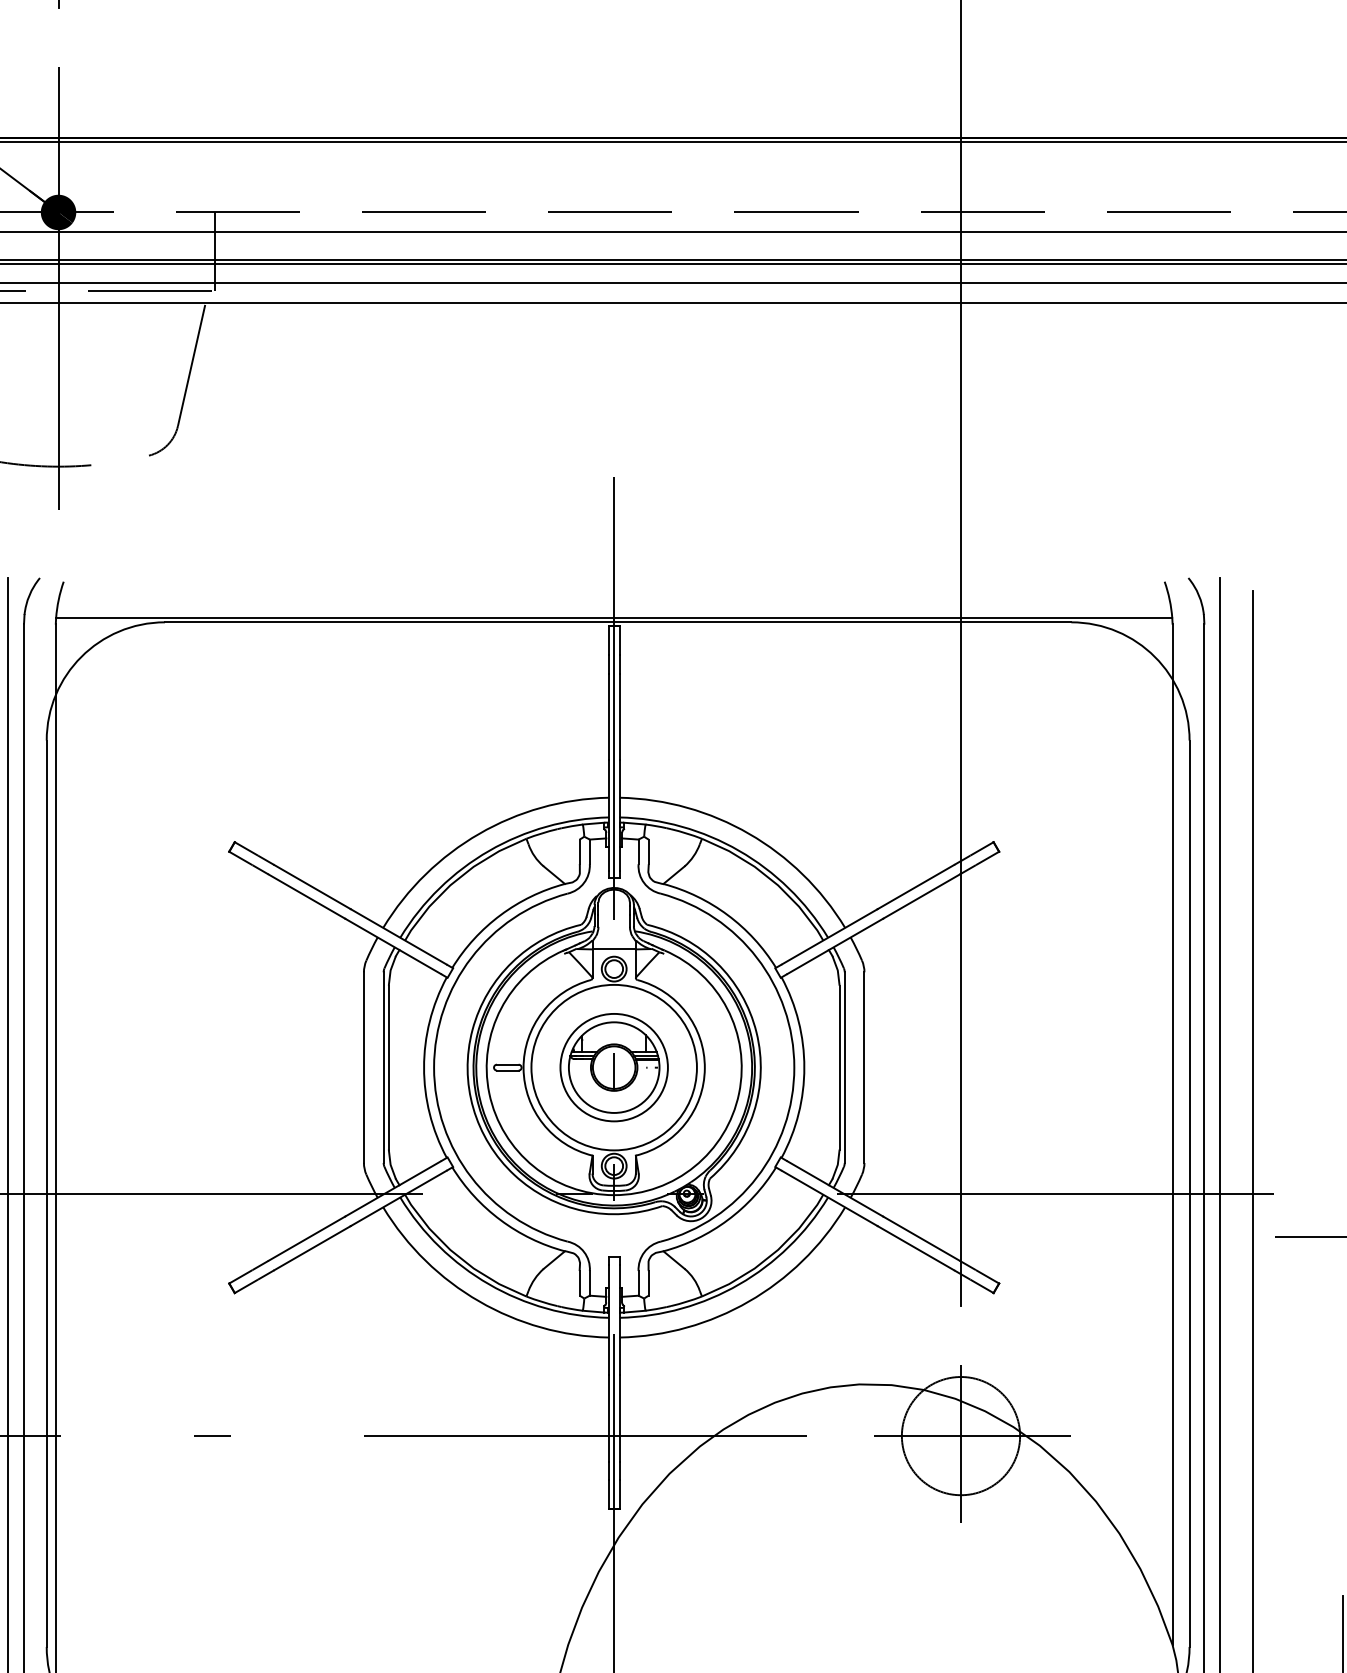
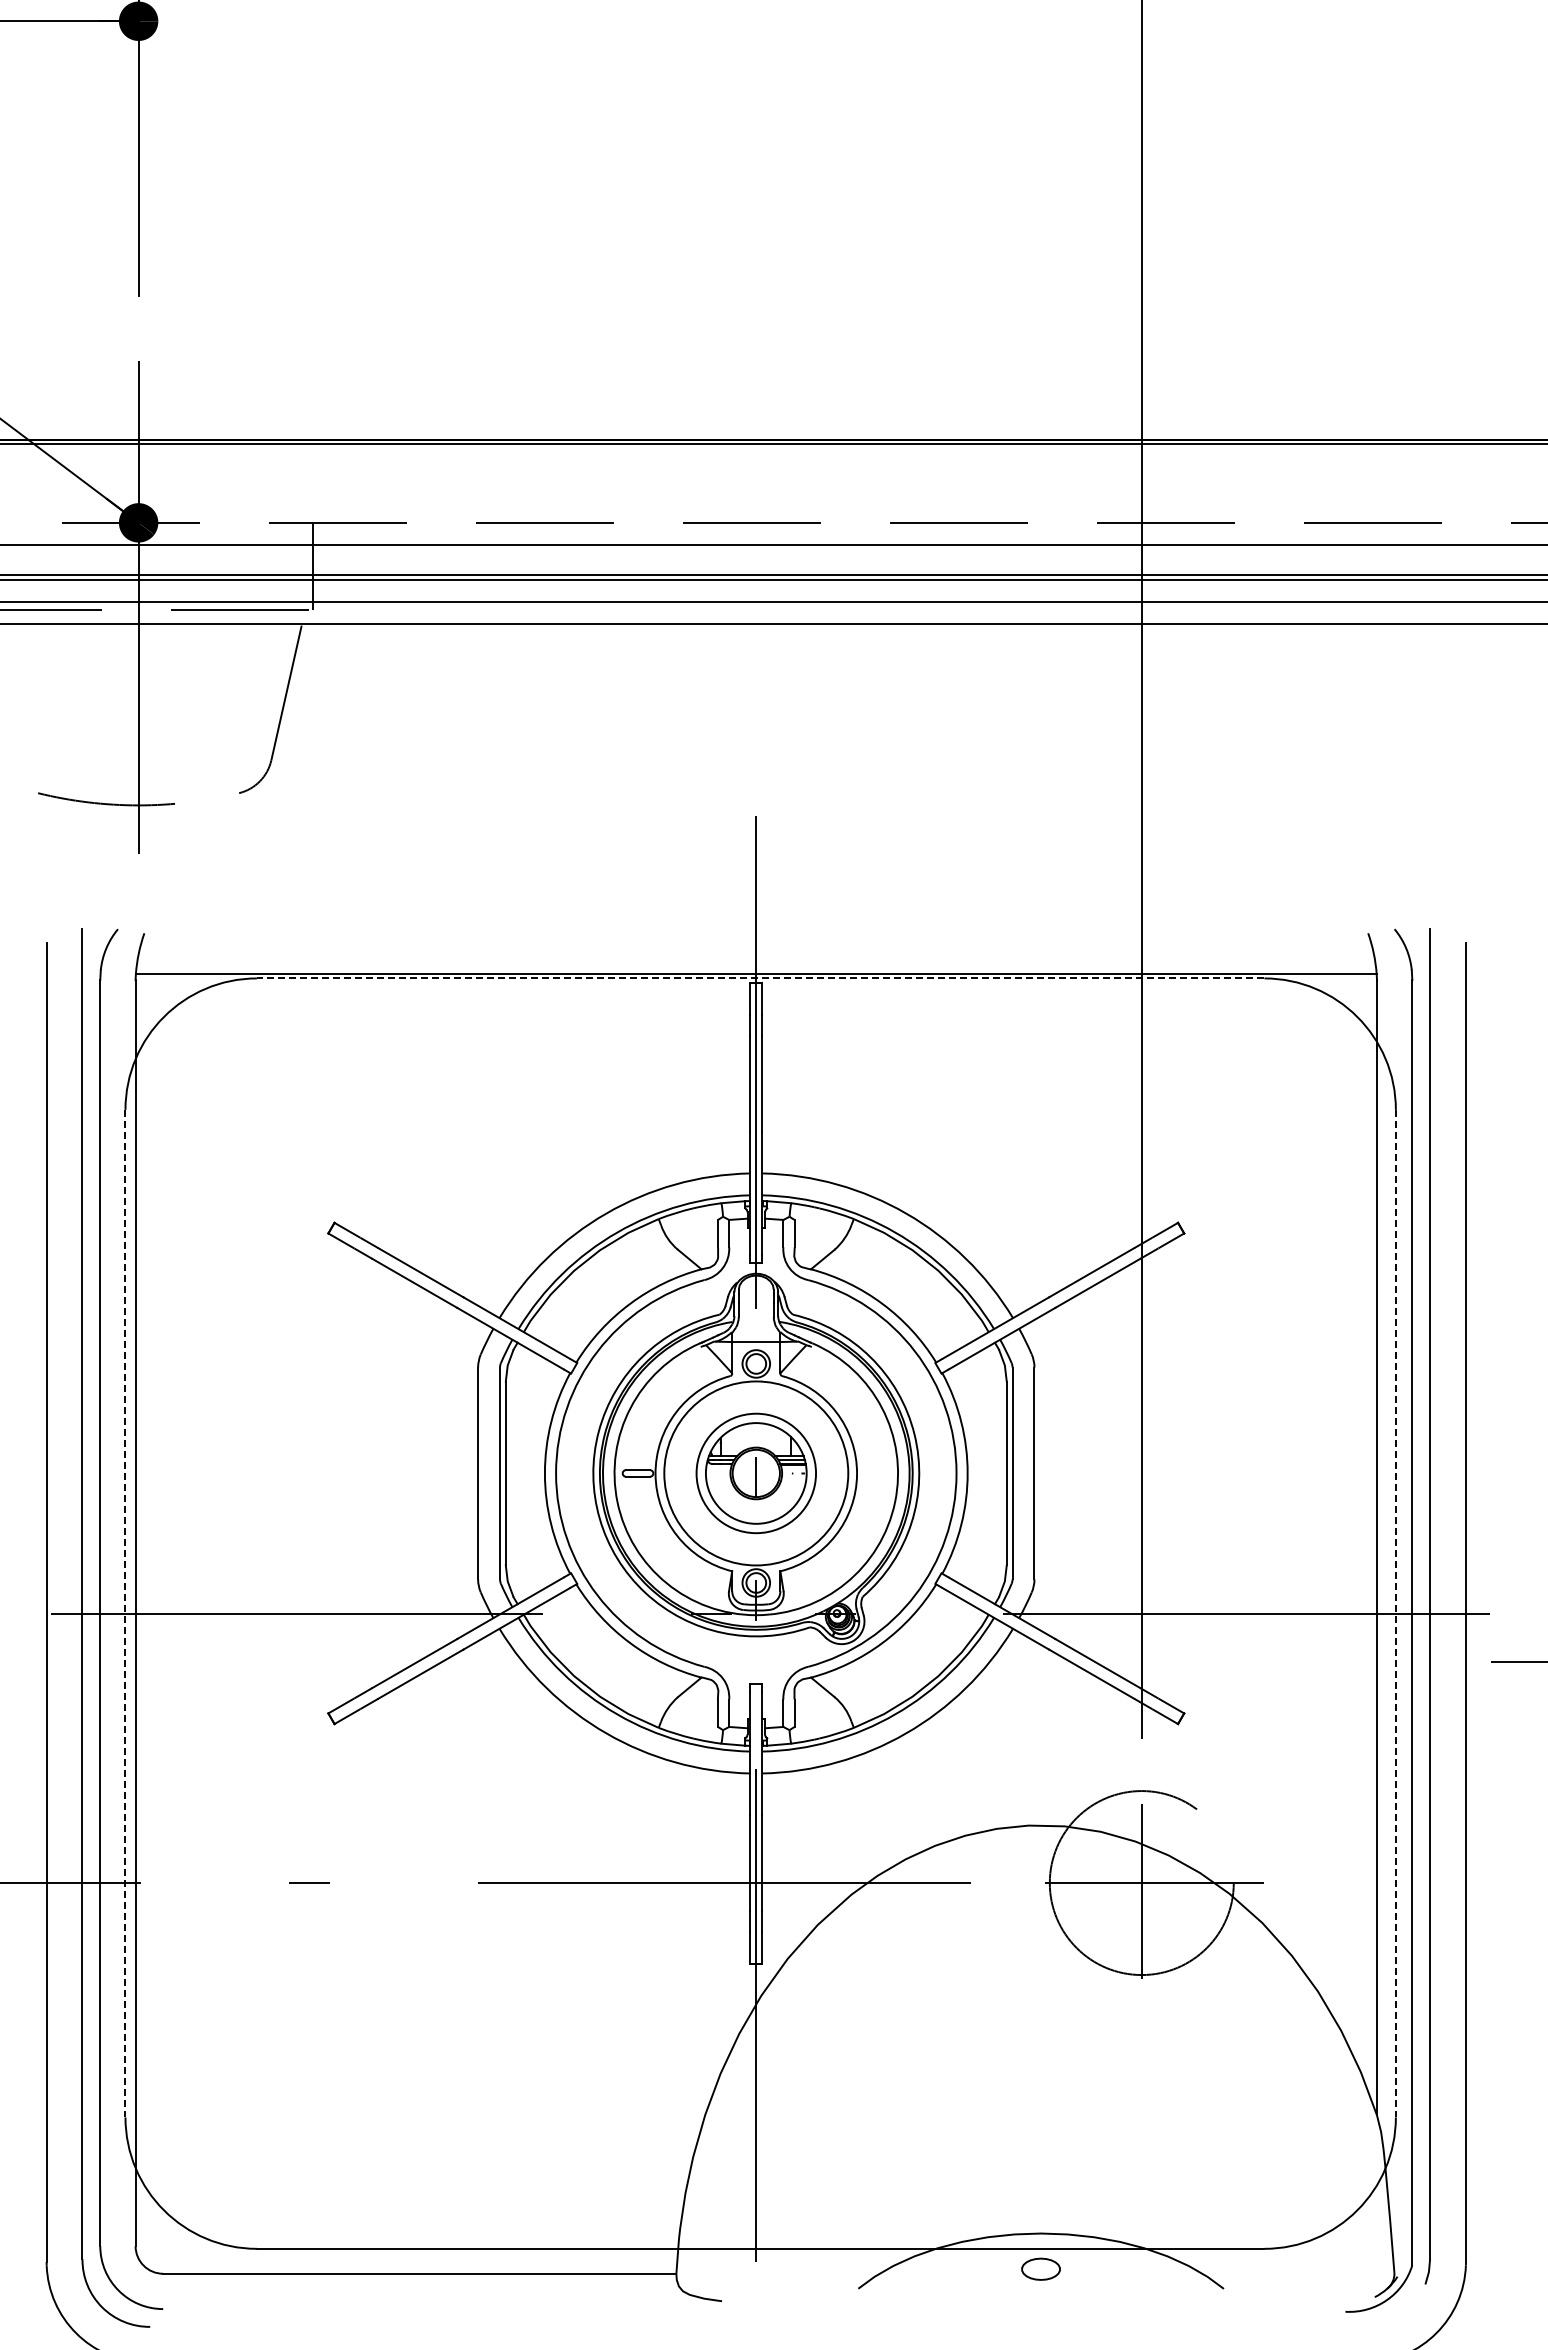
line: (617, 622) -> (760, 978), solid -> dashed
line: (46, 1193) -> (125, 1613), solid -> dashed
line: (1189, 1193) -> (1395, 1613), solid -> dashed
circle: (960, 1435) -> (1141, 1882), size x1.4

